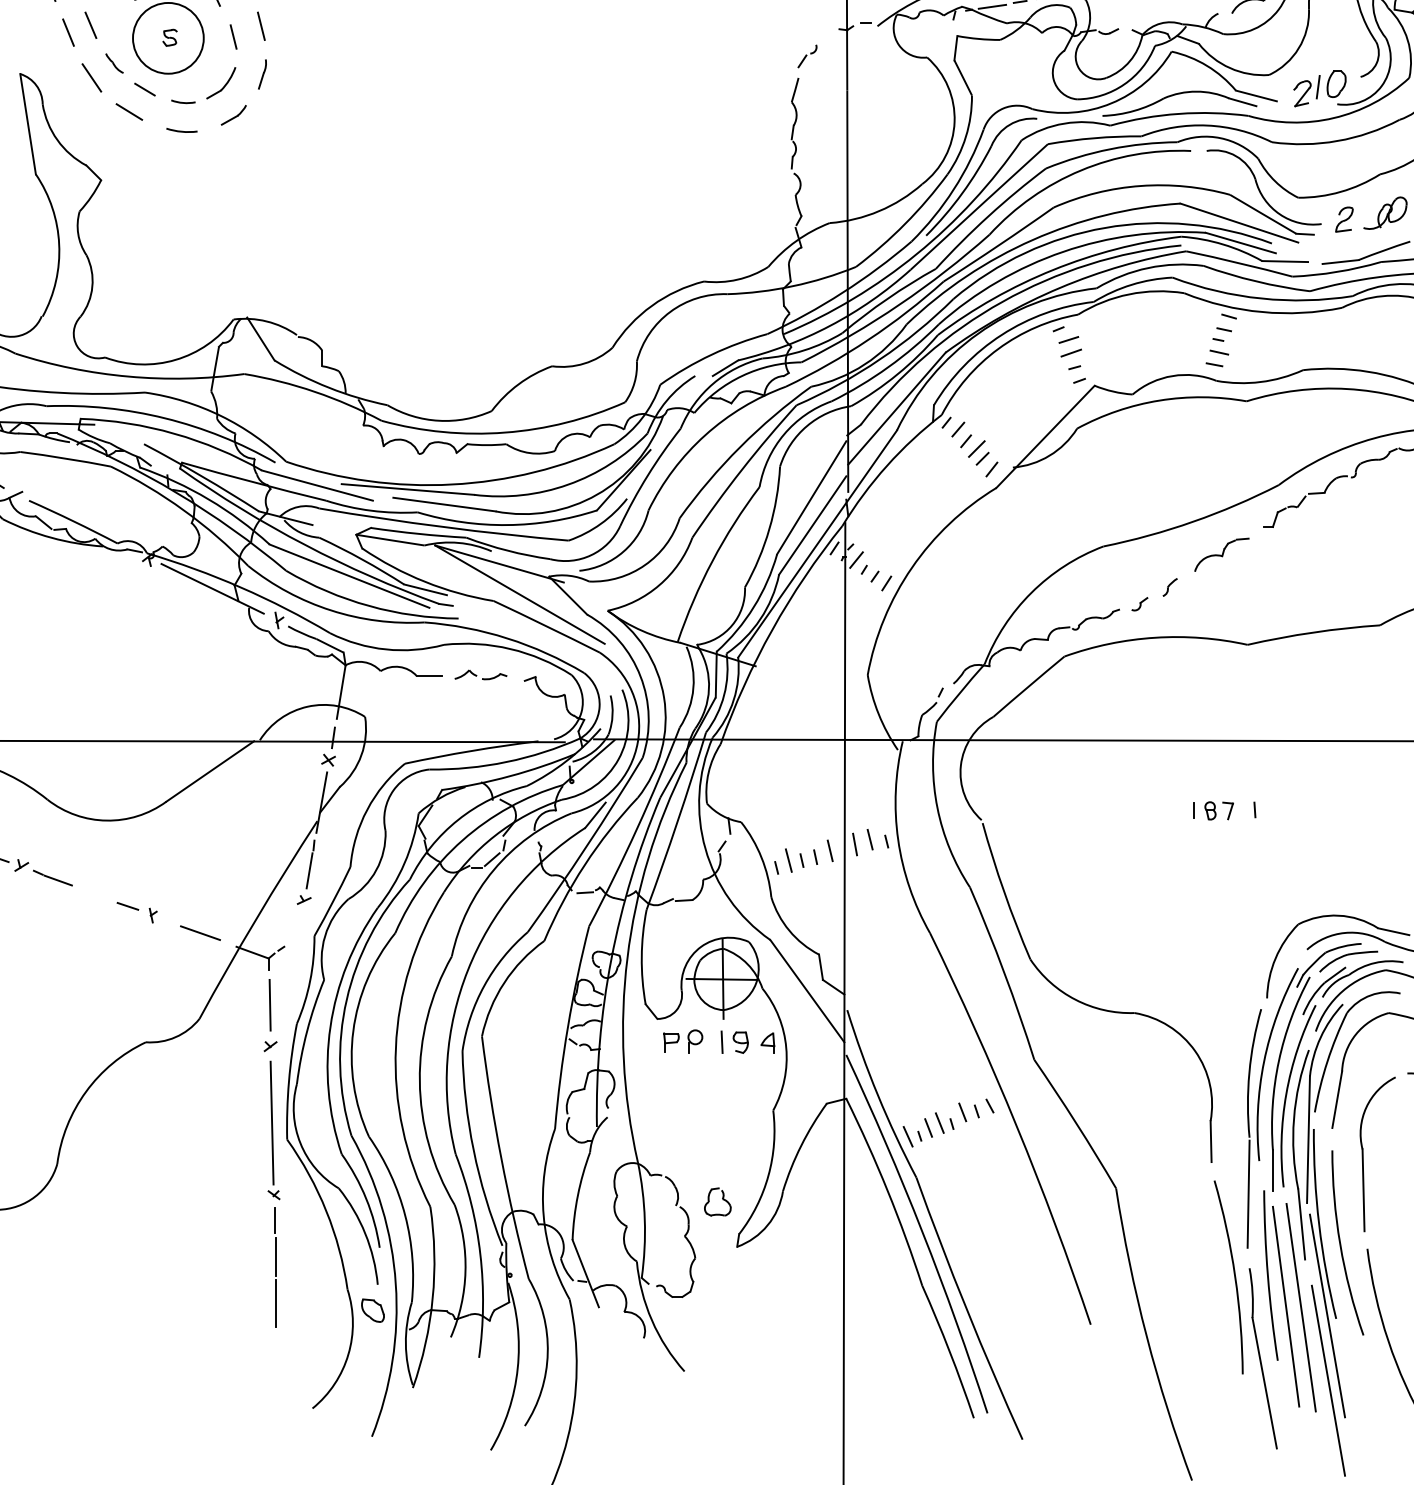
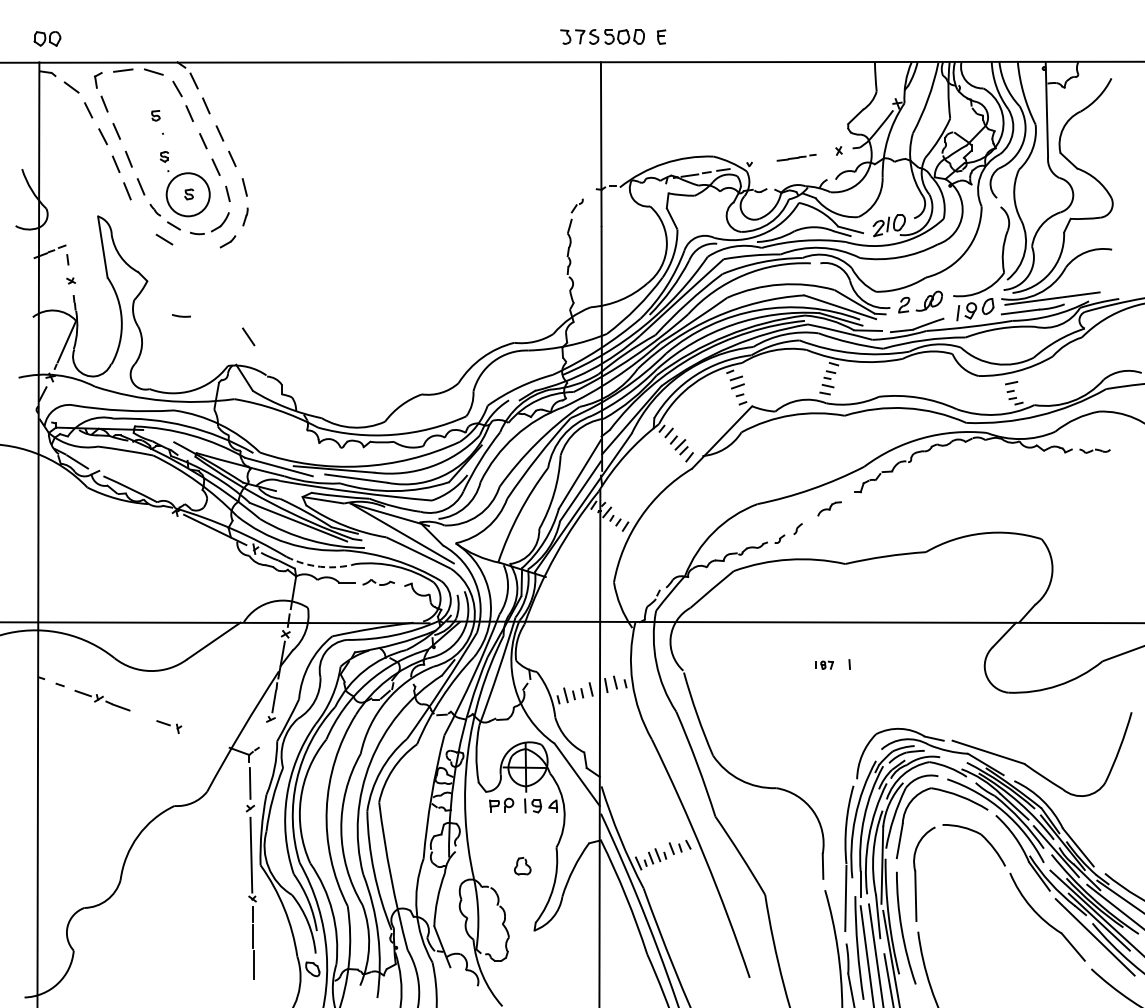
line: (91, 77) -> (248, 336), moved
line: (181, 129) -> (181, 315), moved
part: (1221, 553) -> (829, 508), size x0.7
arc: (385, 648) -> (320, 566), solid -> dashed
part: (1213, 811) -> (824, 665), size x0.7
line: (200, 933) -> (207, 739), removed
part: (717, 1202) -> (522, 866), moved

